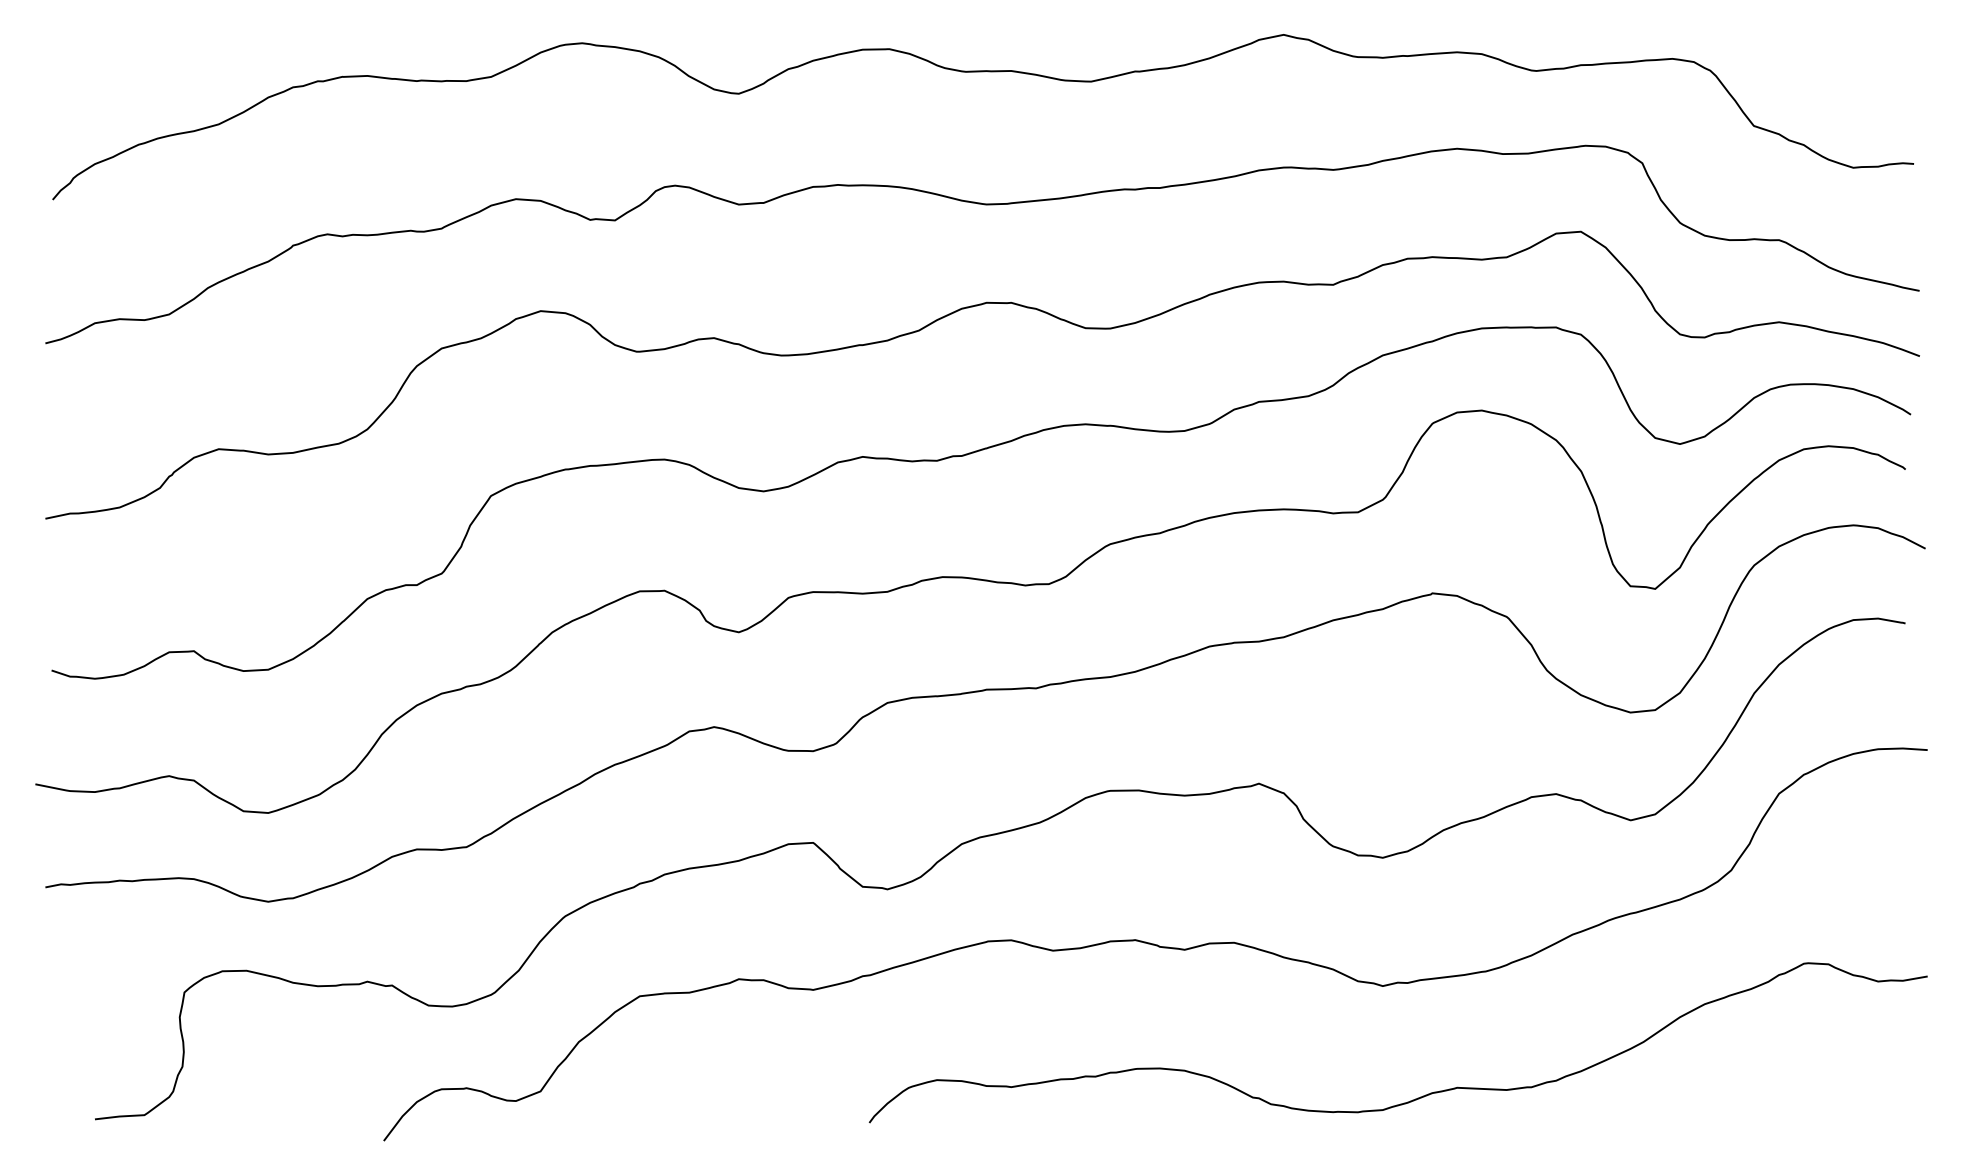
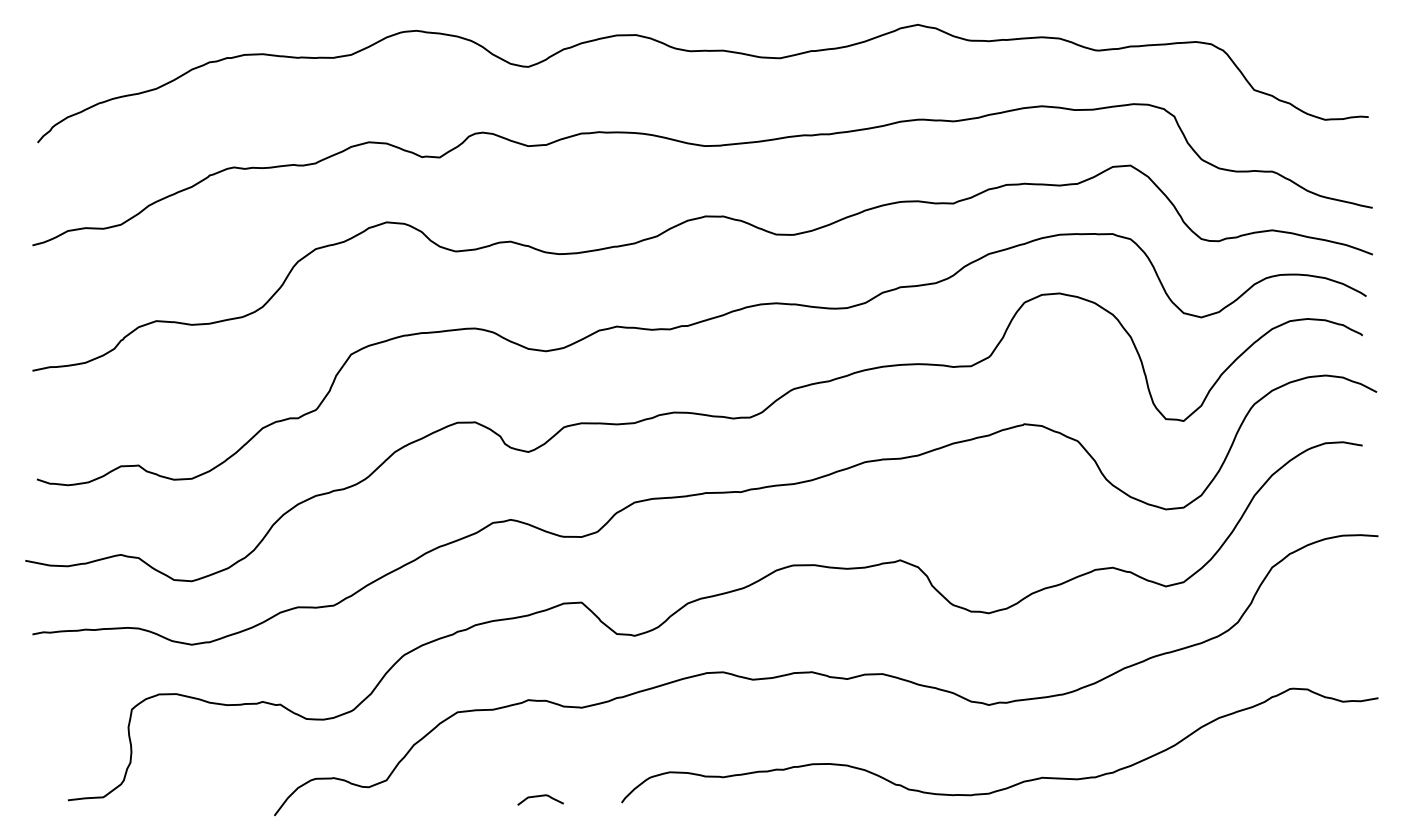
curve: (753, 1115) -> (538, 797), added

